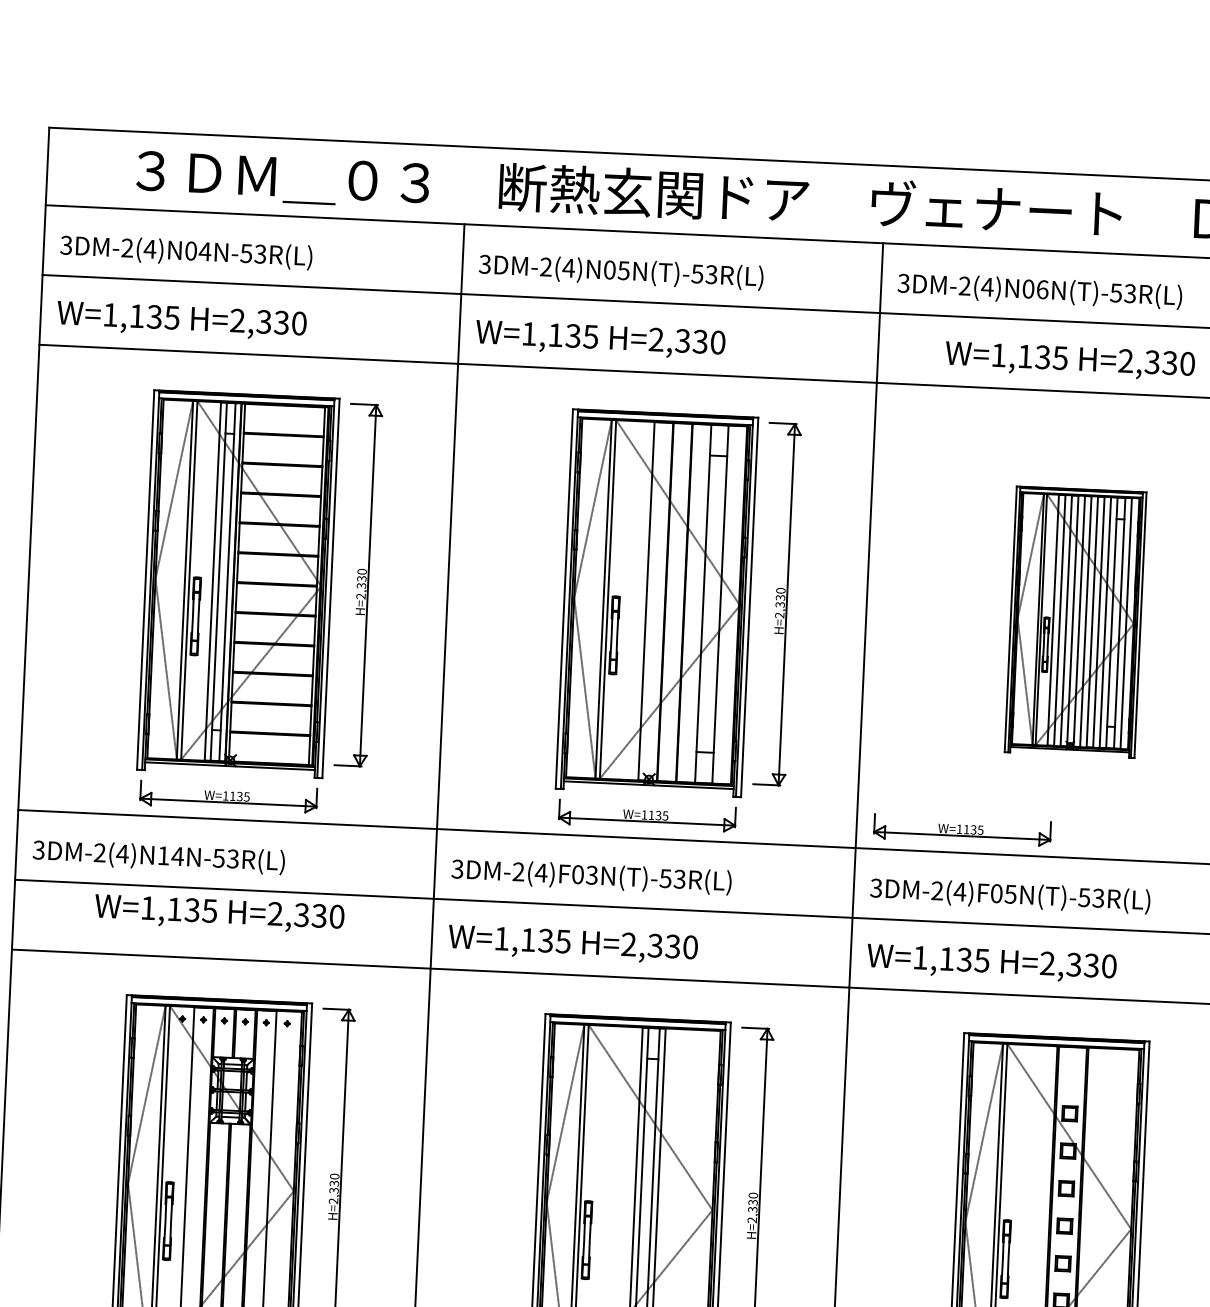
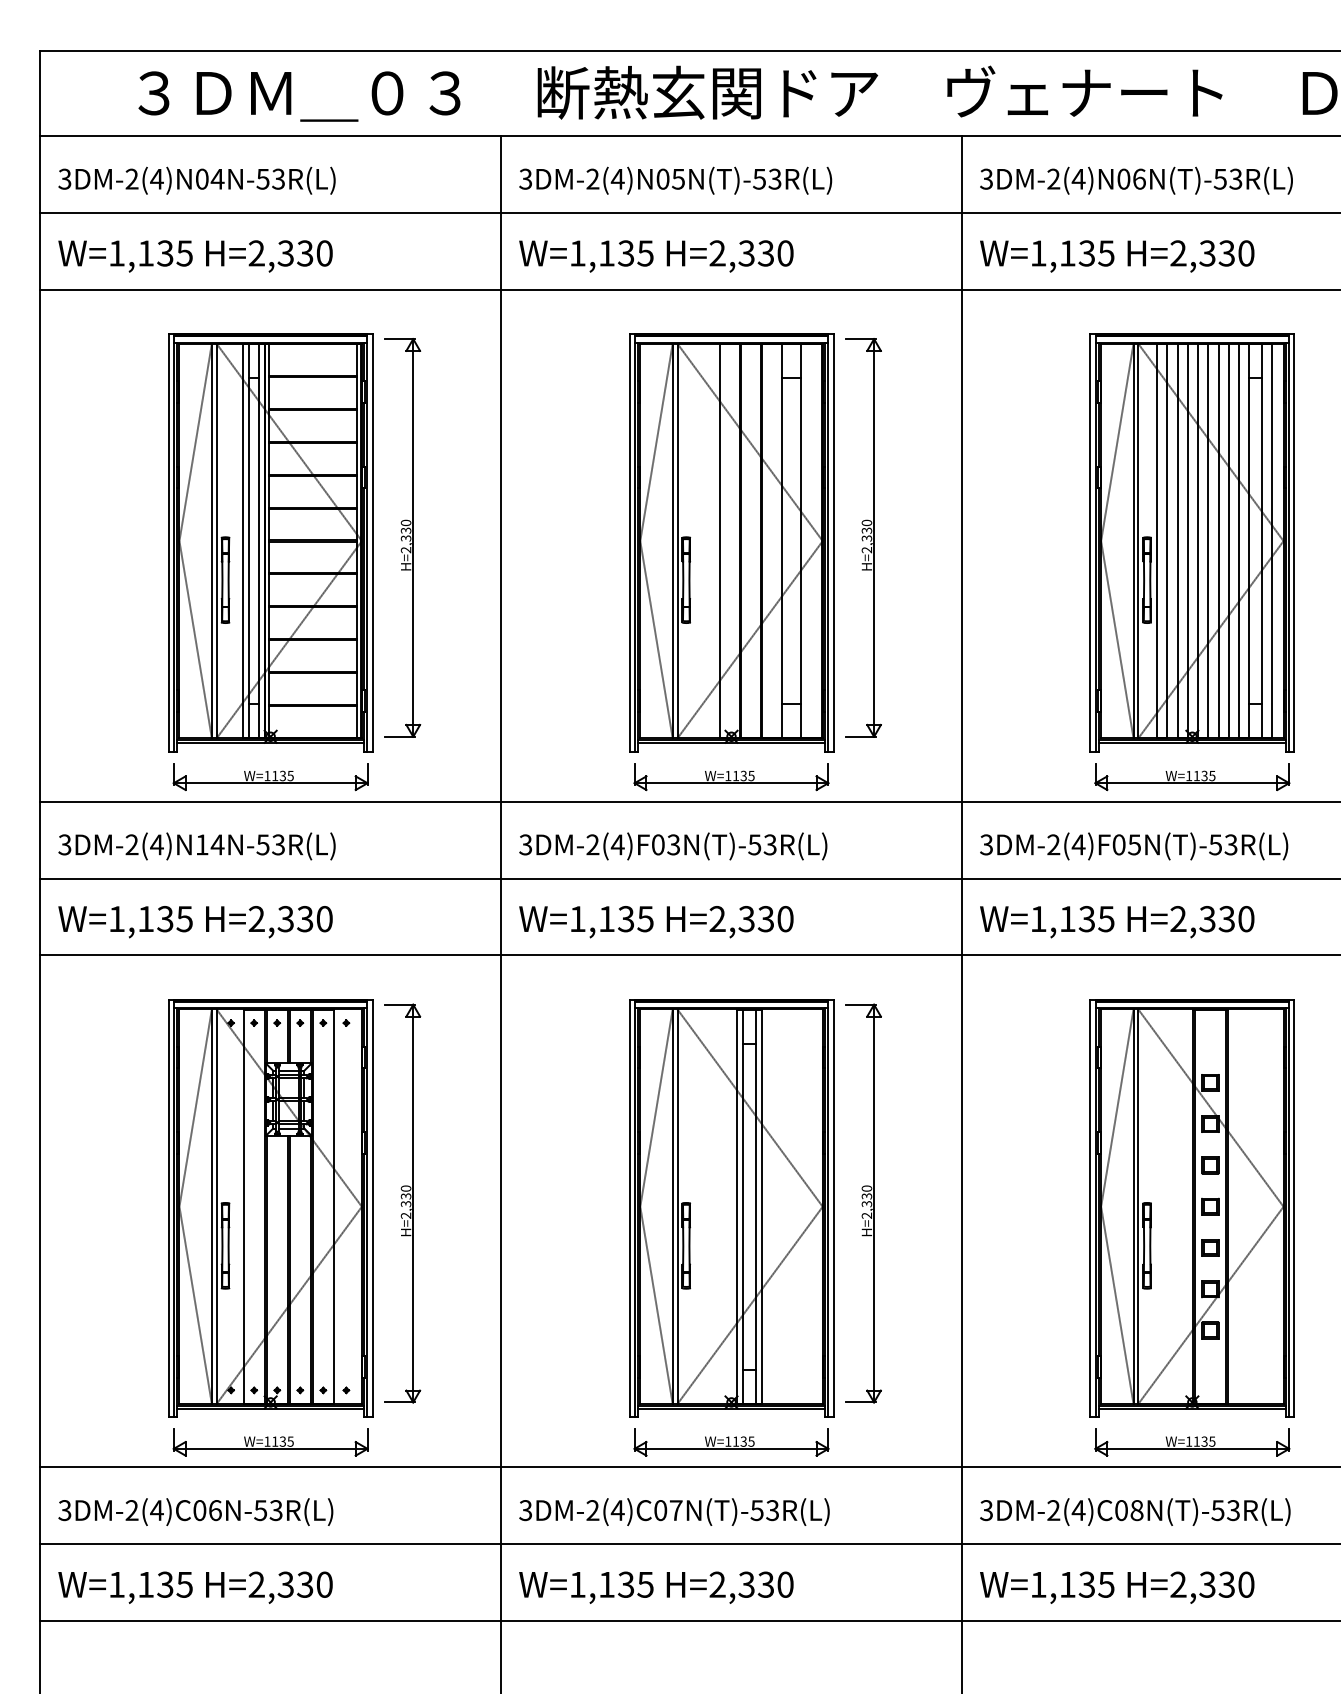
text: (1070, 361) -> (1117, 256), moved
part: (1074, 621) -> (1191, 542), size x1.43
part: (962, 830) -> (1192, 777), moved
text: (219, 914) -> (195, 922), moved

